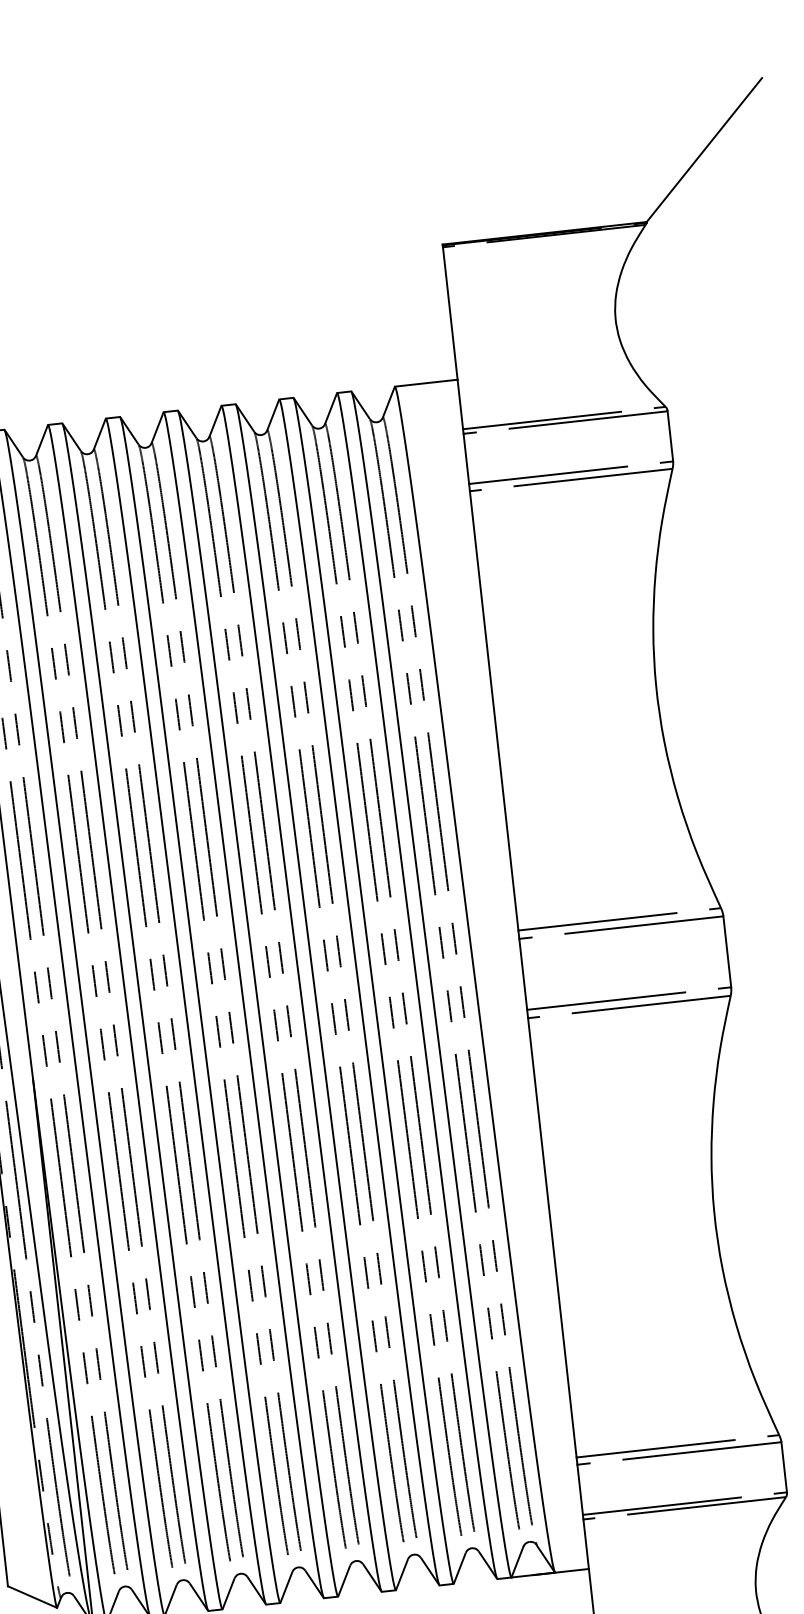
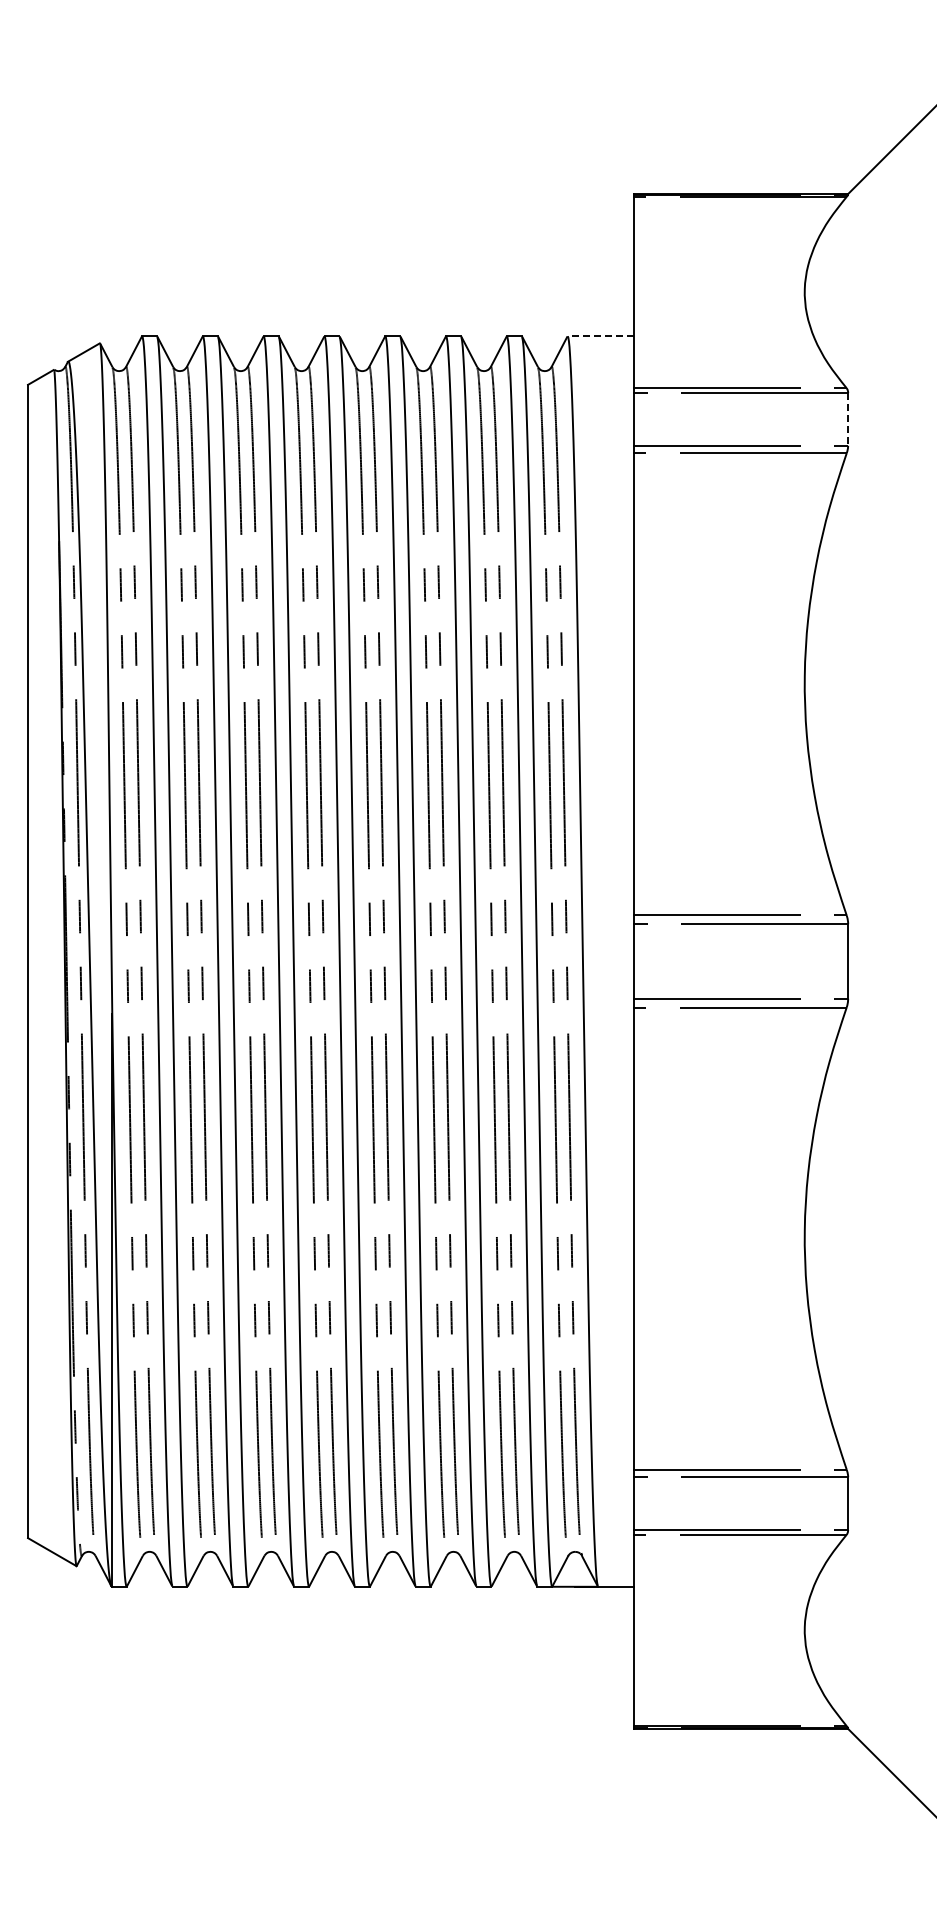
line: (426, 383) -> (600, 336), solid -> dashed
line: (670, 436) -> (848, 419), solid -> dashed

